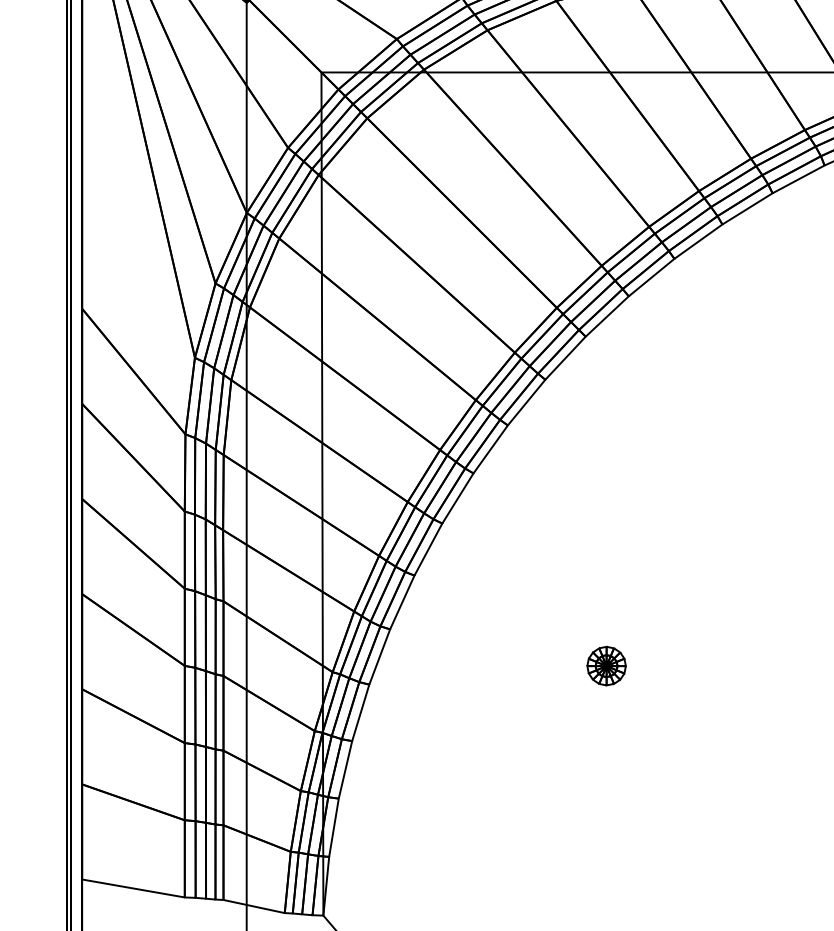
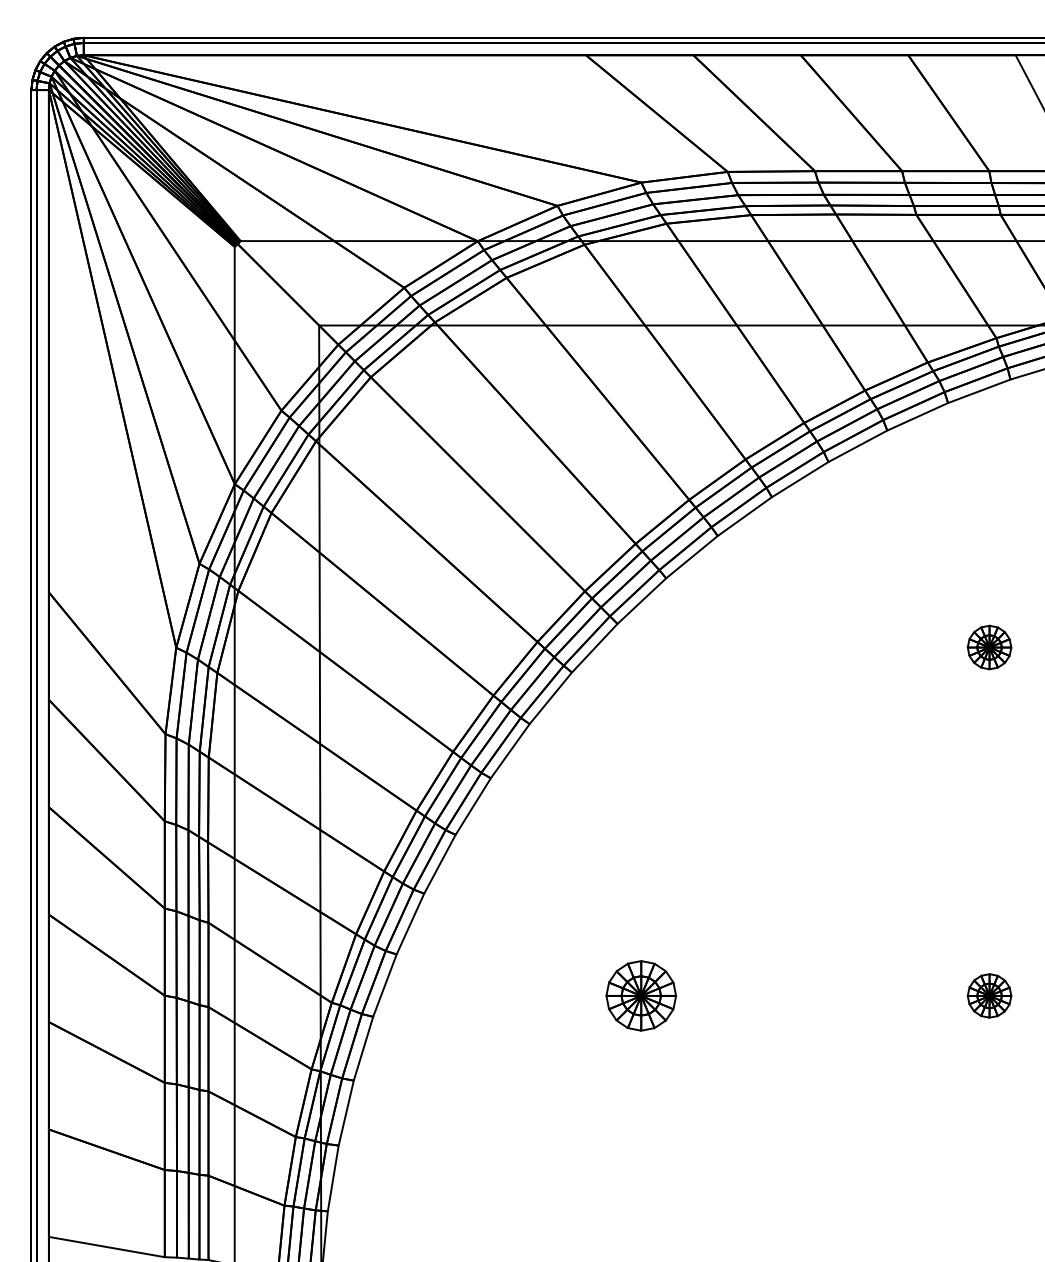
part: (606, 665) -> (640, 995), size x1.6

